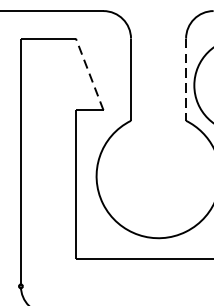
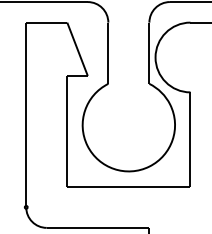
line: (89, 74) -> (77, 49), dashed -> solid
line: (186, 80) -> (149, 53), dashed -> solid

